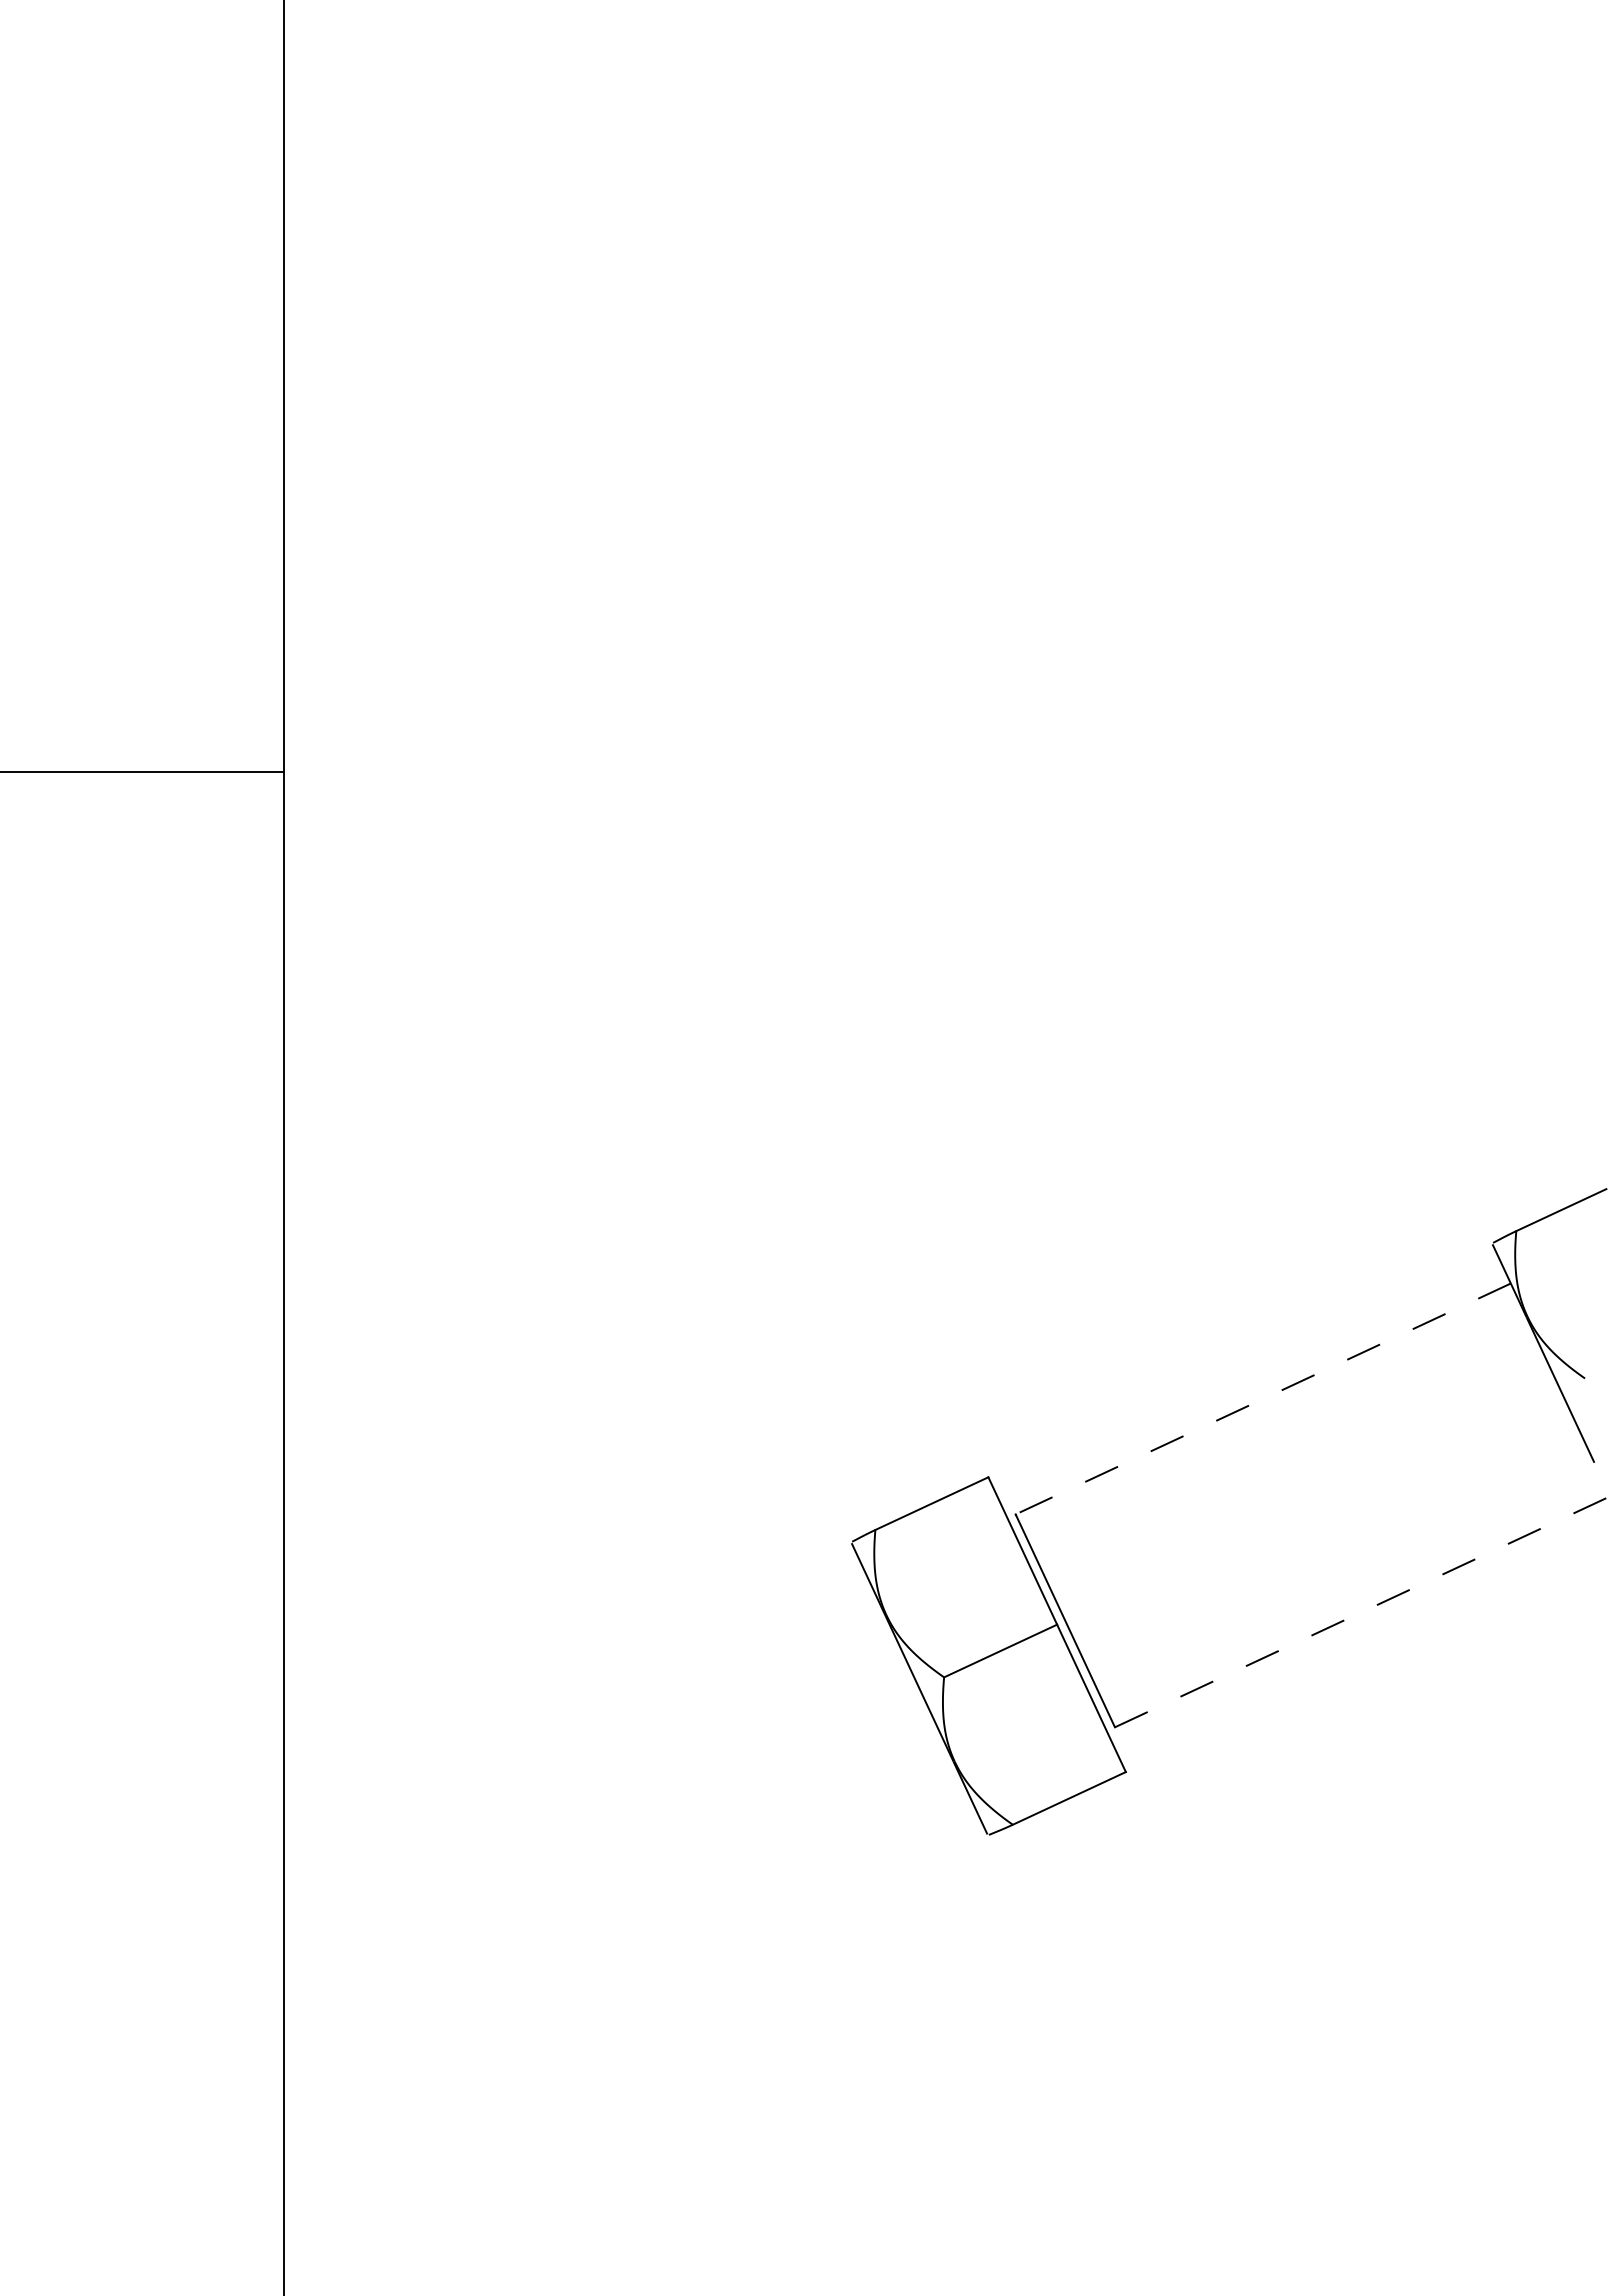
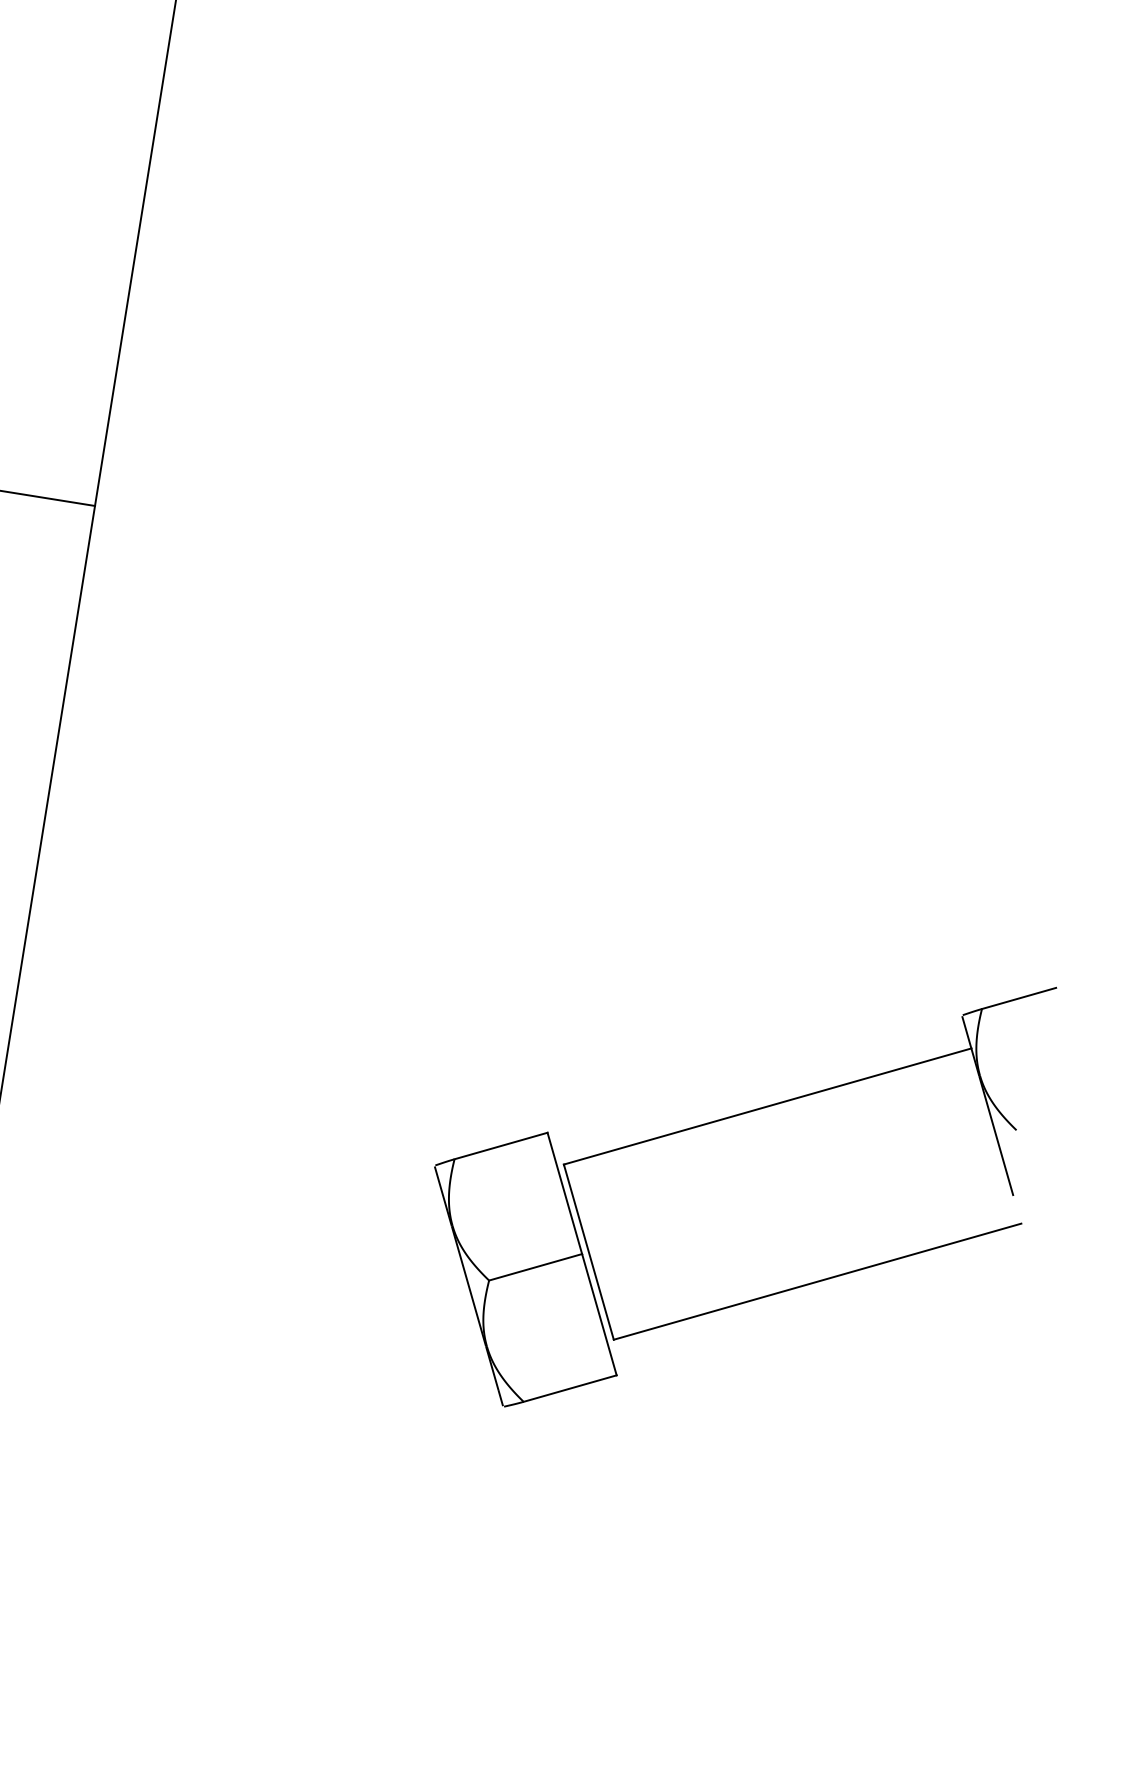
line: (1262, 1399) -> (766, 1106), dashed -> solid
line: (1363, 1611) -> (818, 1281), dashed -> solid

